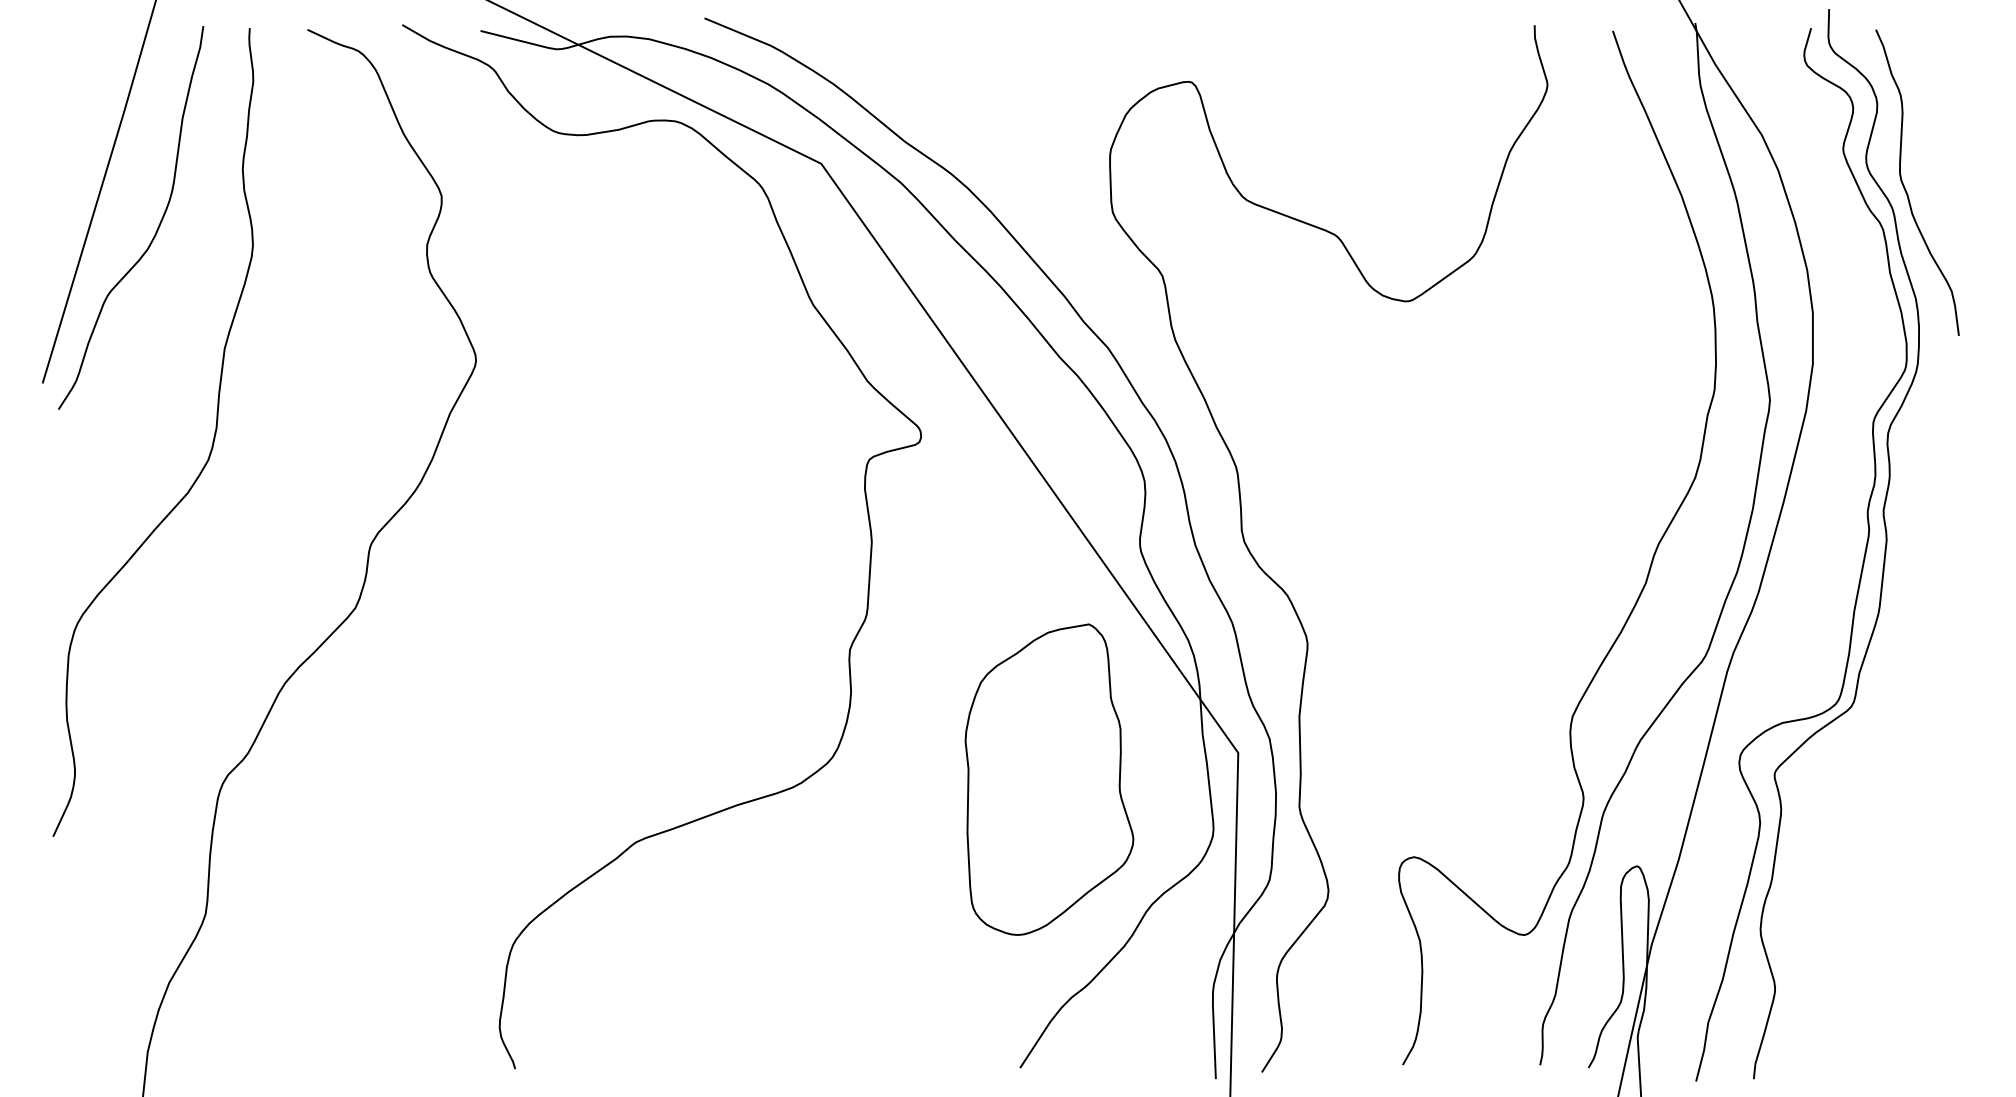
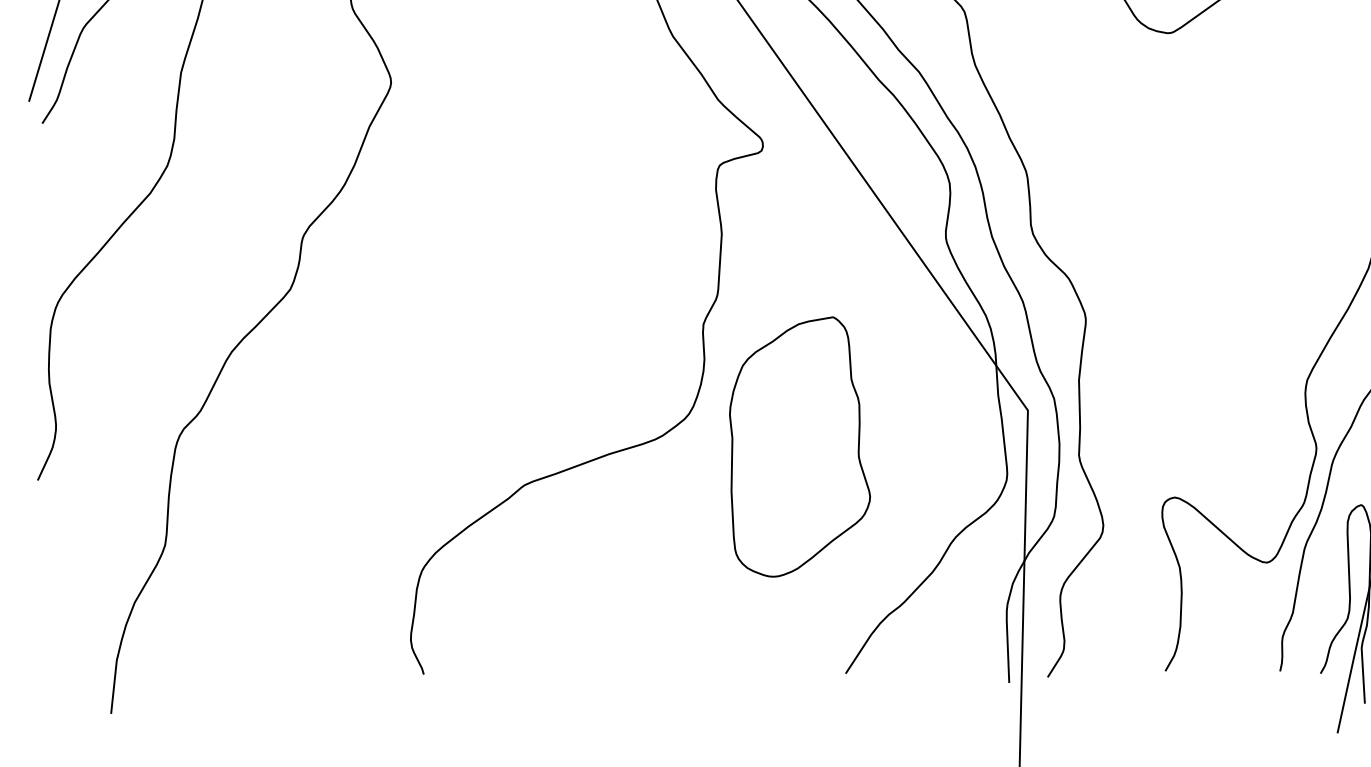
part: (1049, 779) -> (800, 446), moved

